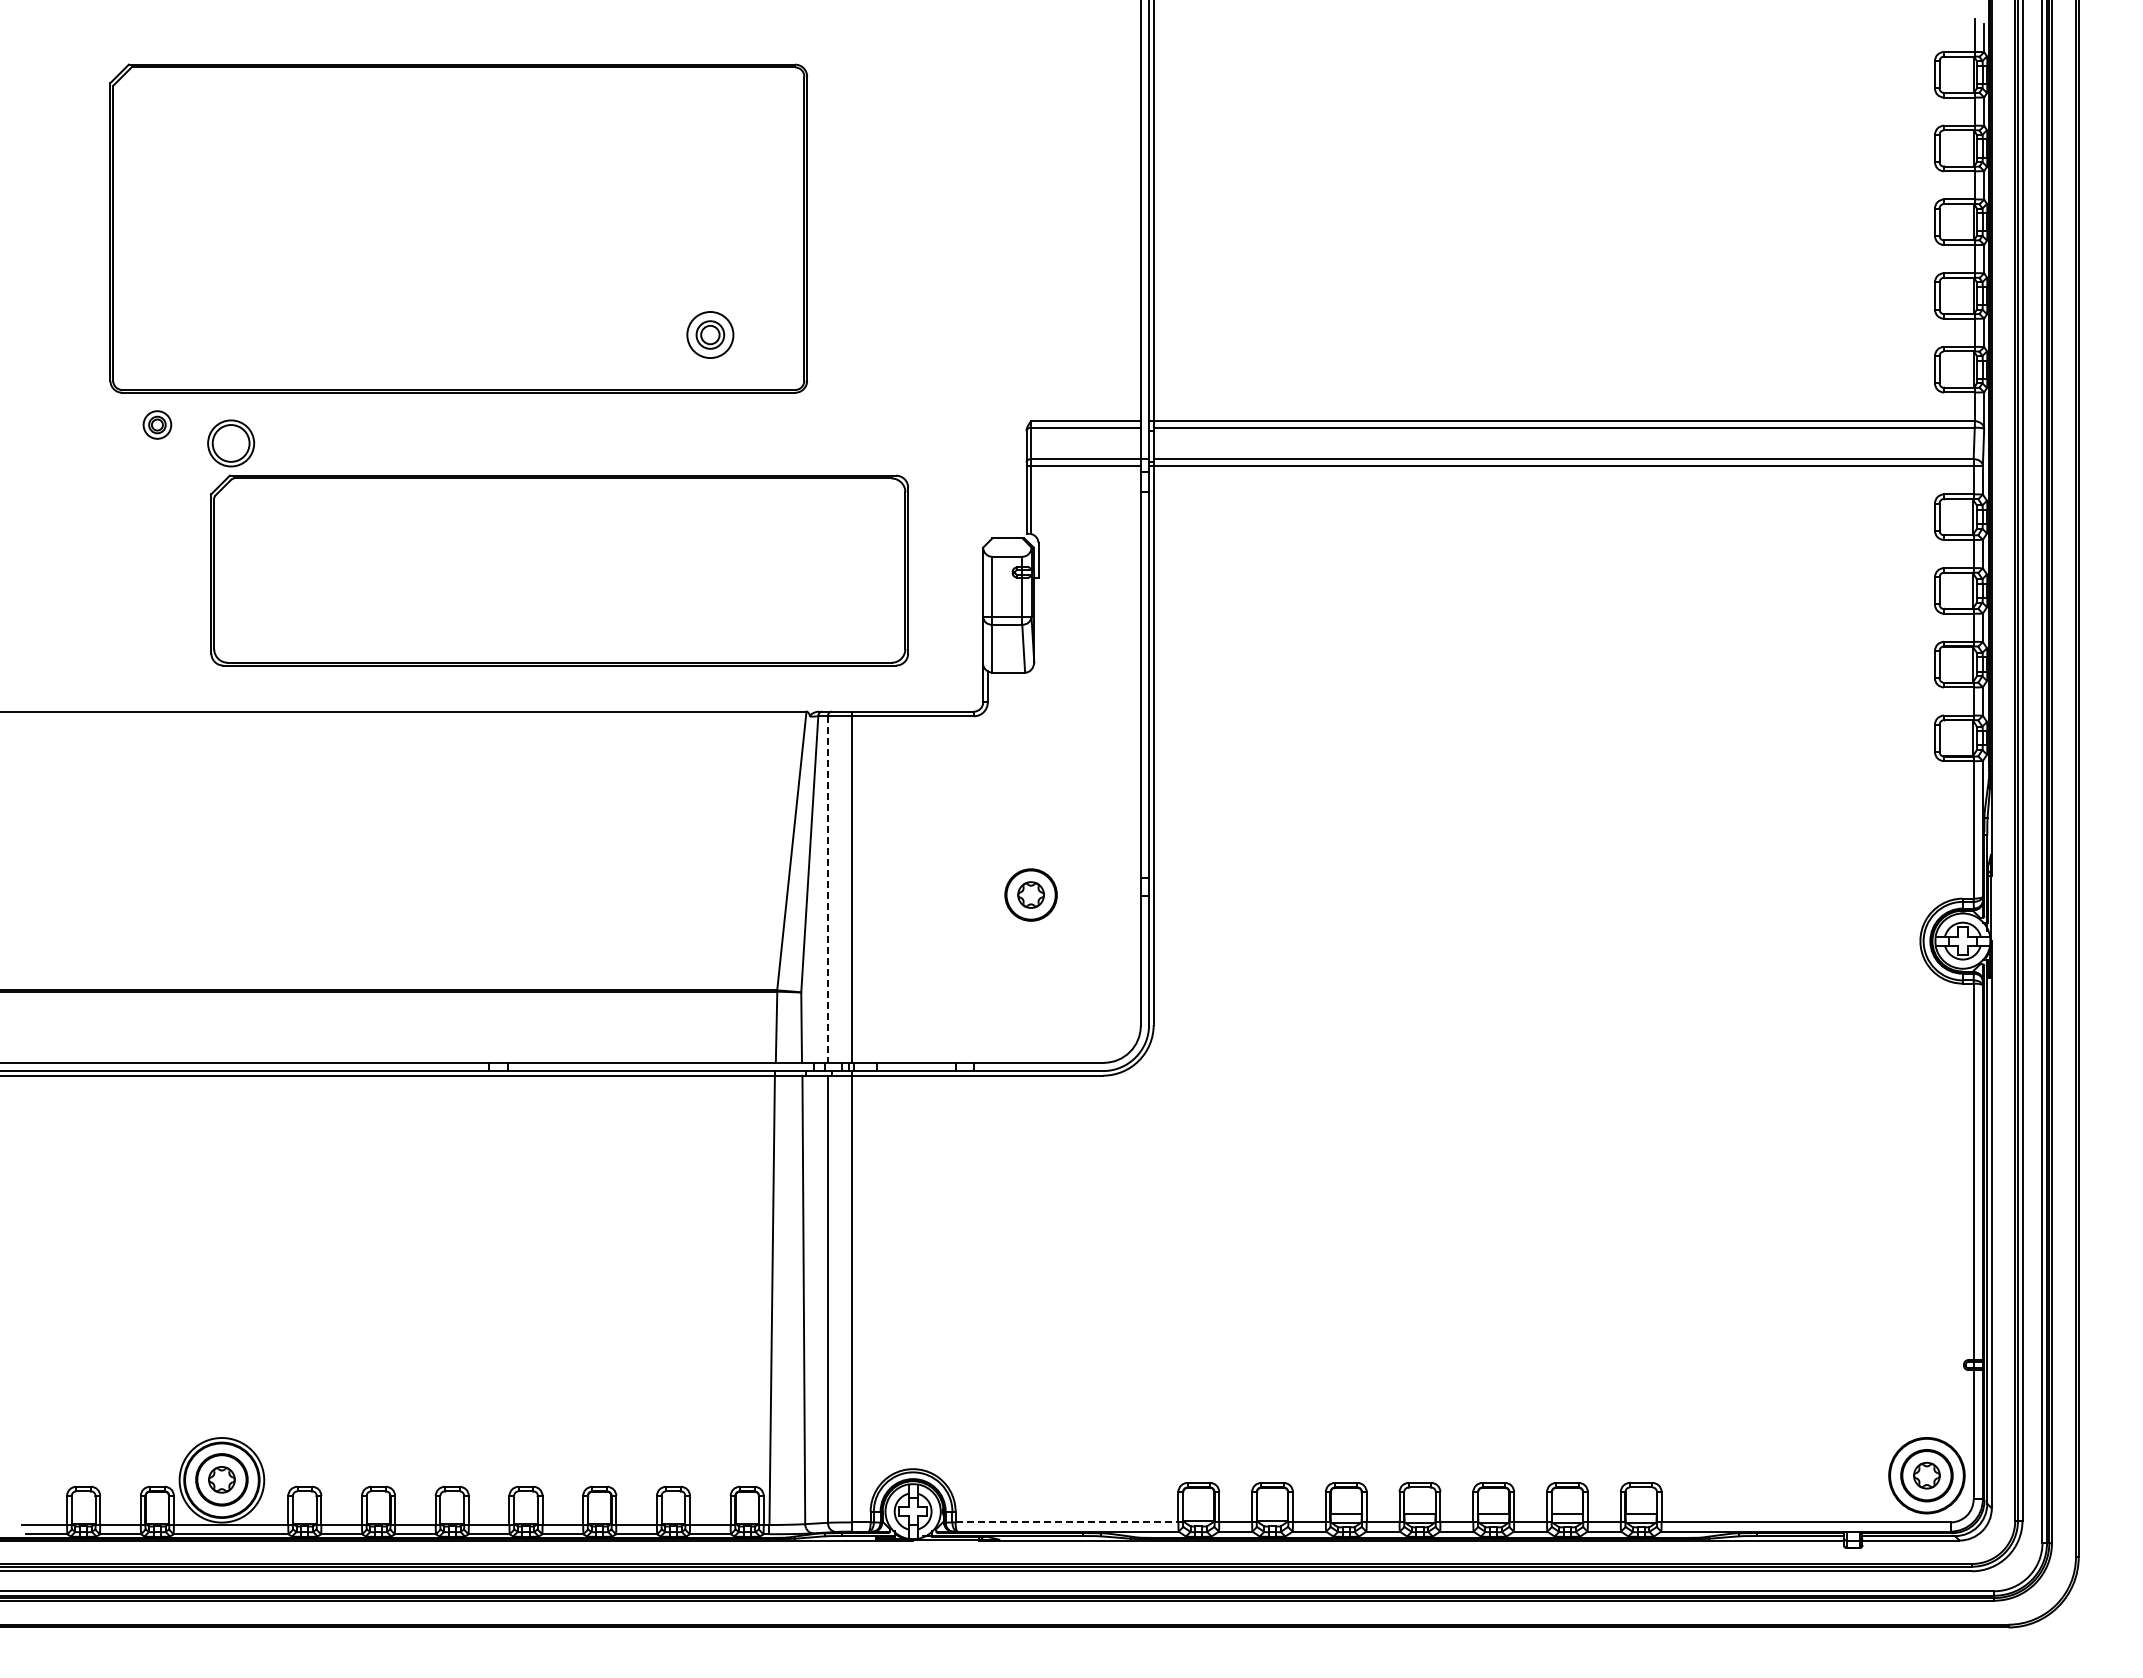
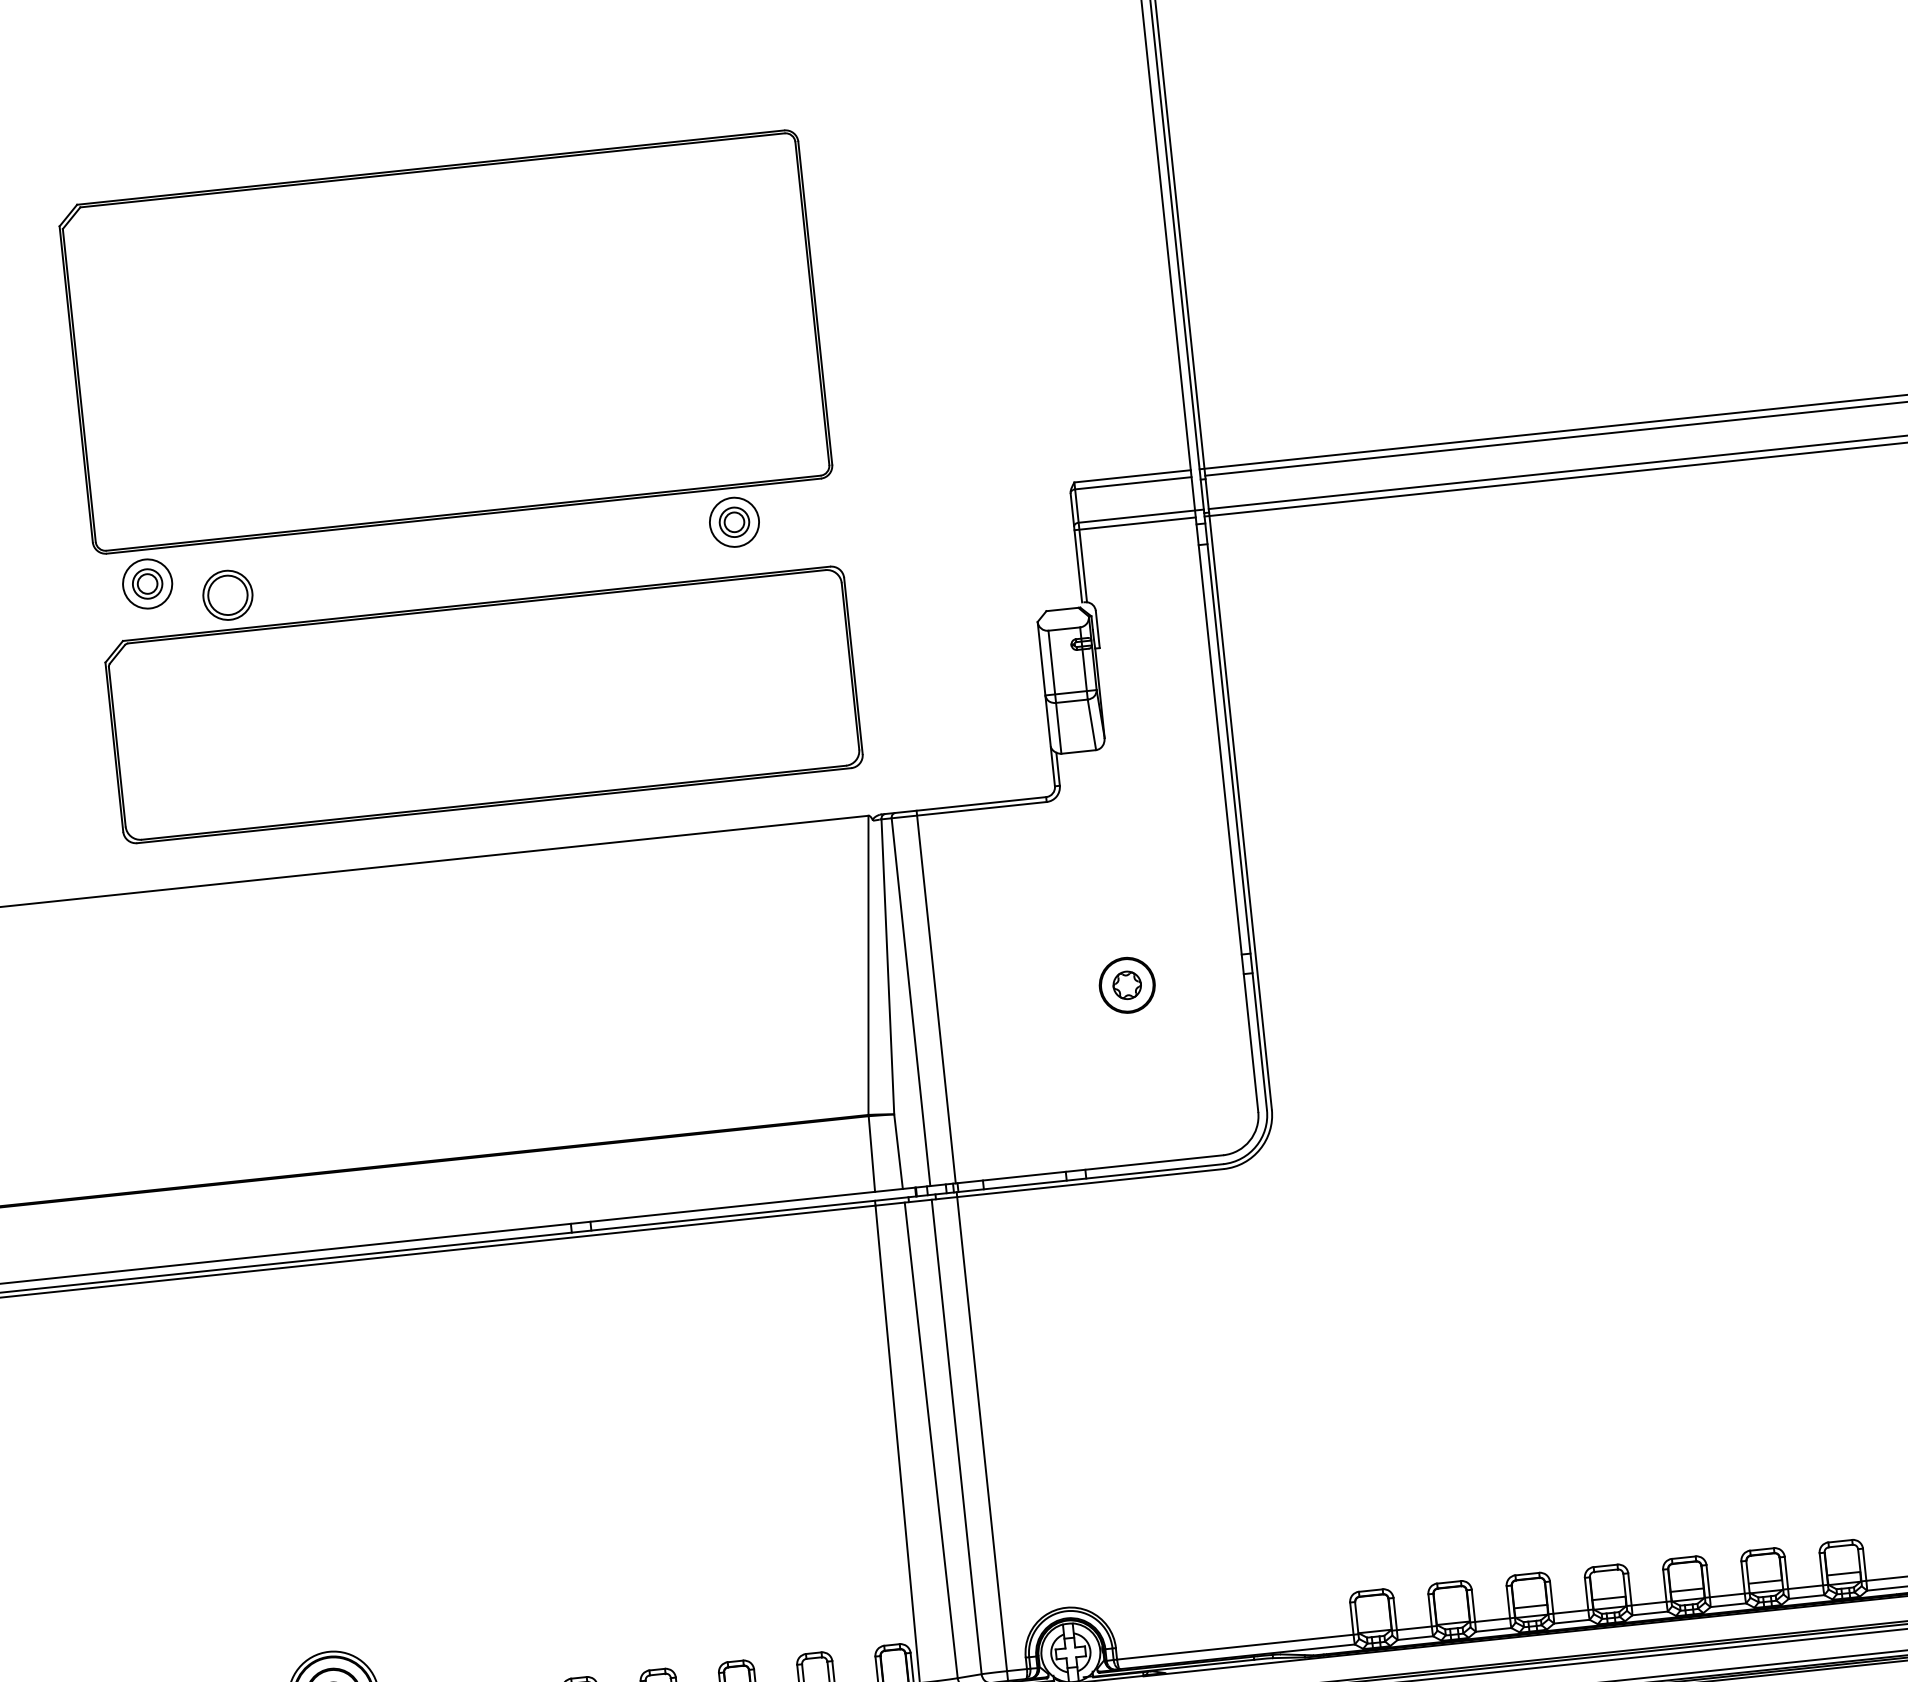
part: (710, 334) -> (734, 521), moved
part: (157, 424) -> (147, 583), size x1.67
part: (559, 570) -> (483, 704), moved
line: (827, 890) -> (910, 1003), dashed -> solid
line: (1069, 1522) -> (1238, 1646), dashed -> solid

